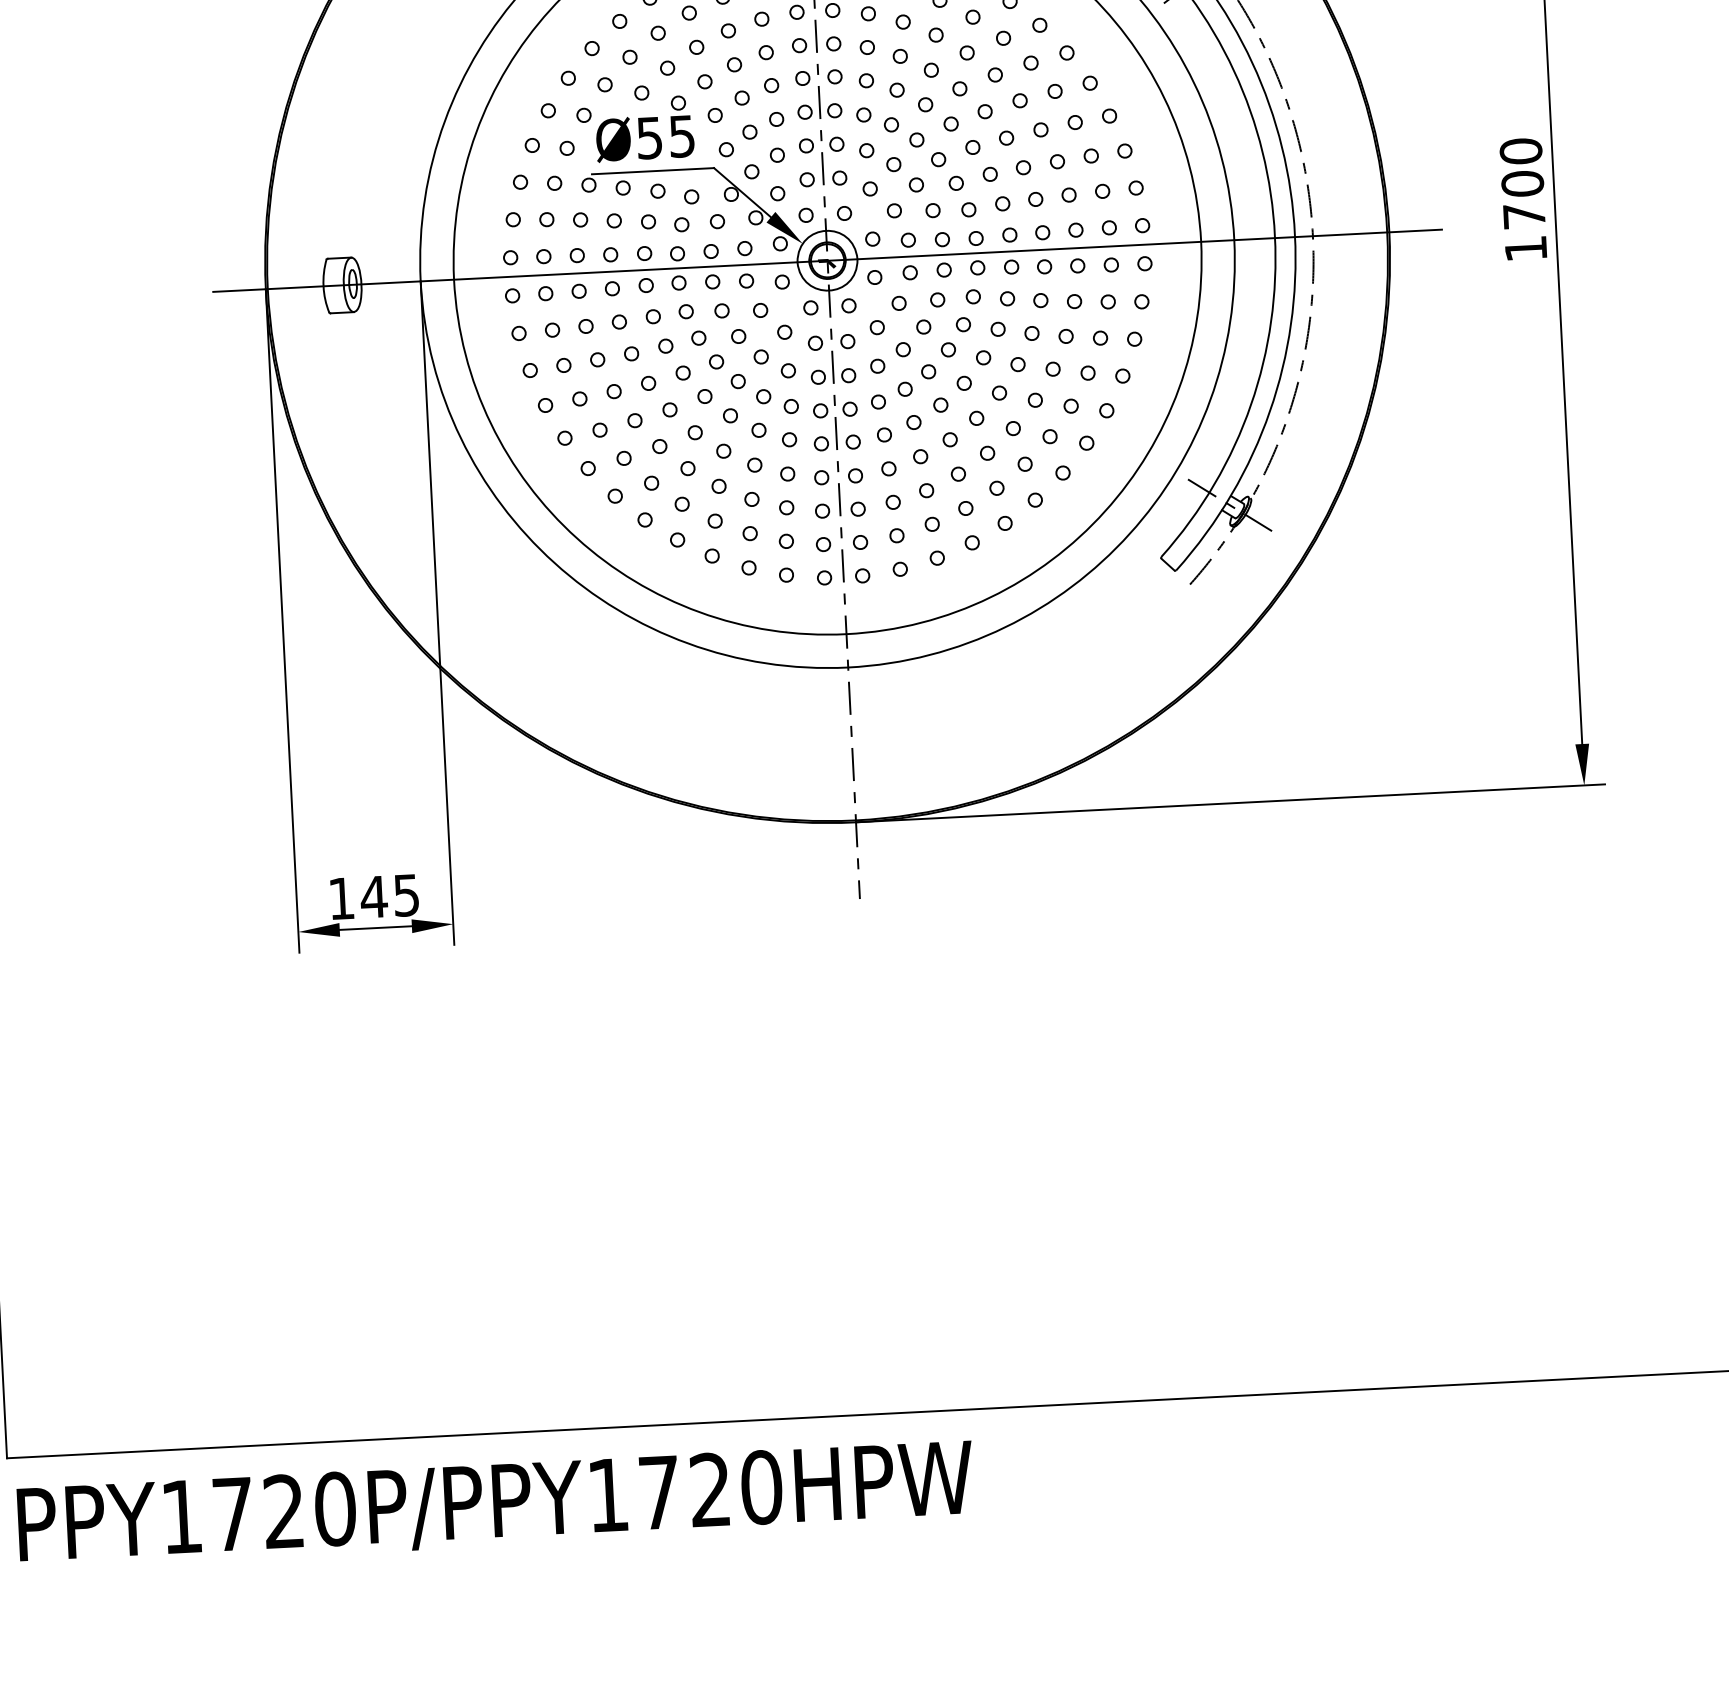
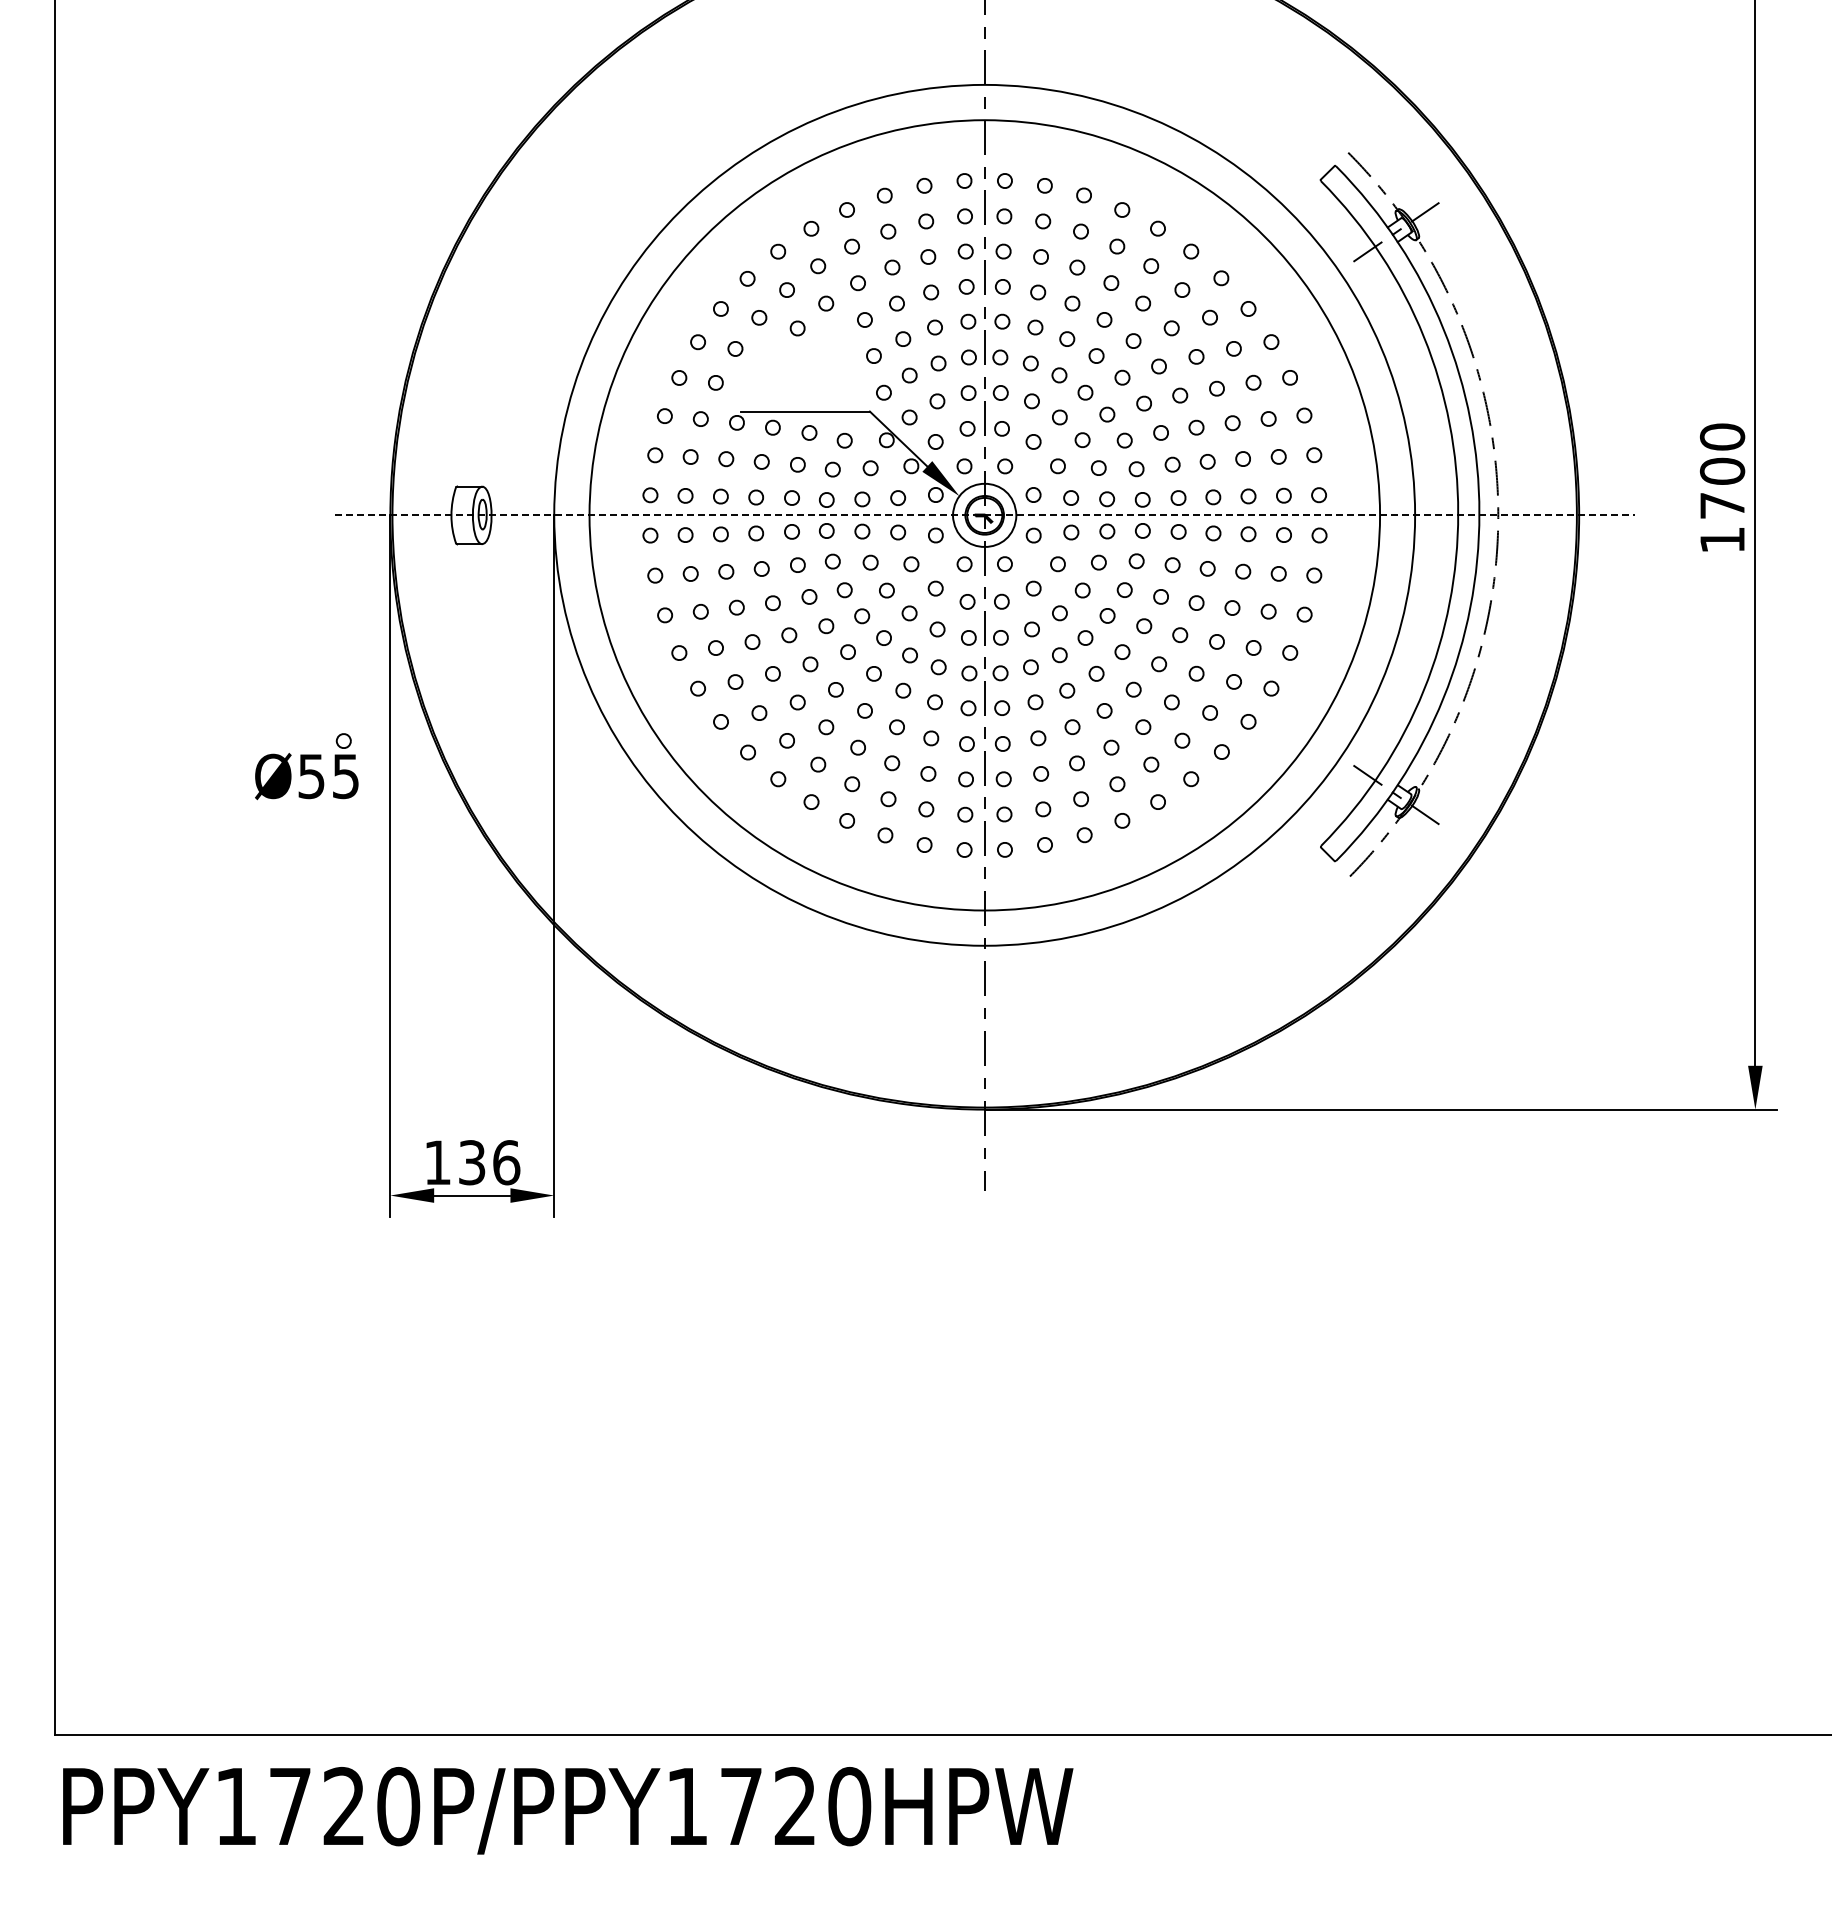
part: (644, 128) -> (306, 766), moved
line: (828, 260) -> (985, 515), solid -> dashed
text: (389, 896) -> (488, 1162), 145 -> 136

